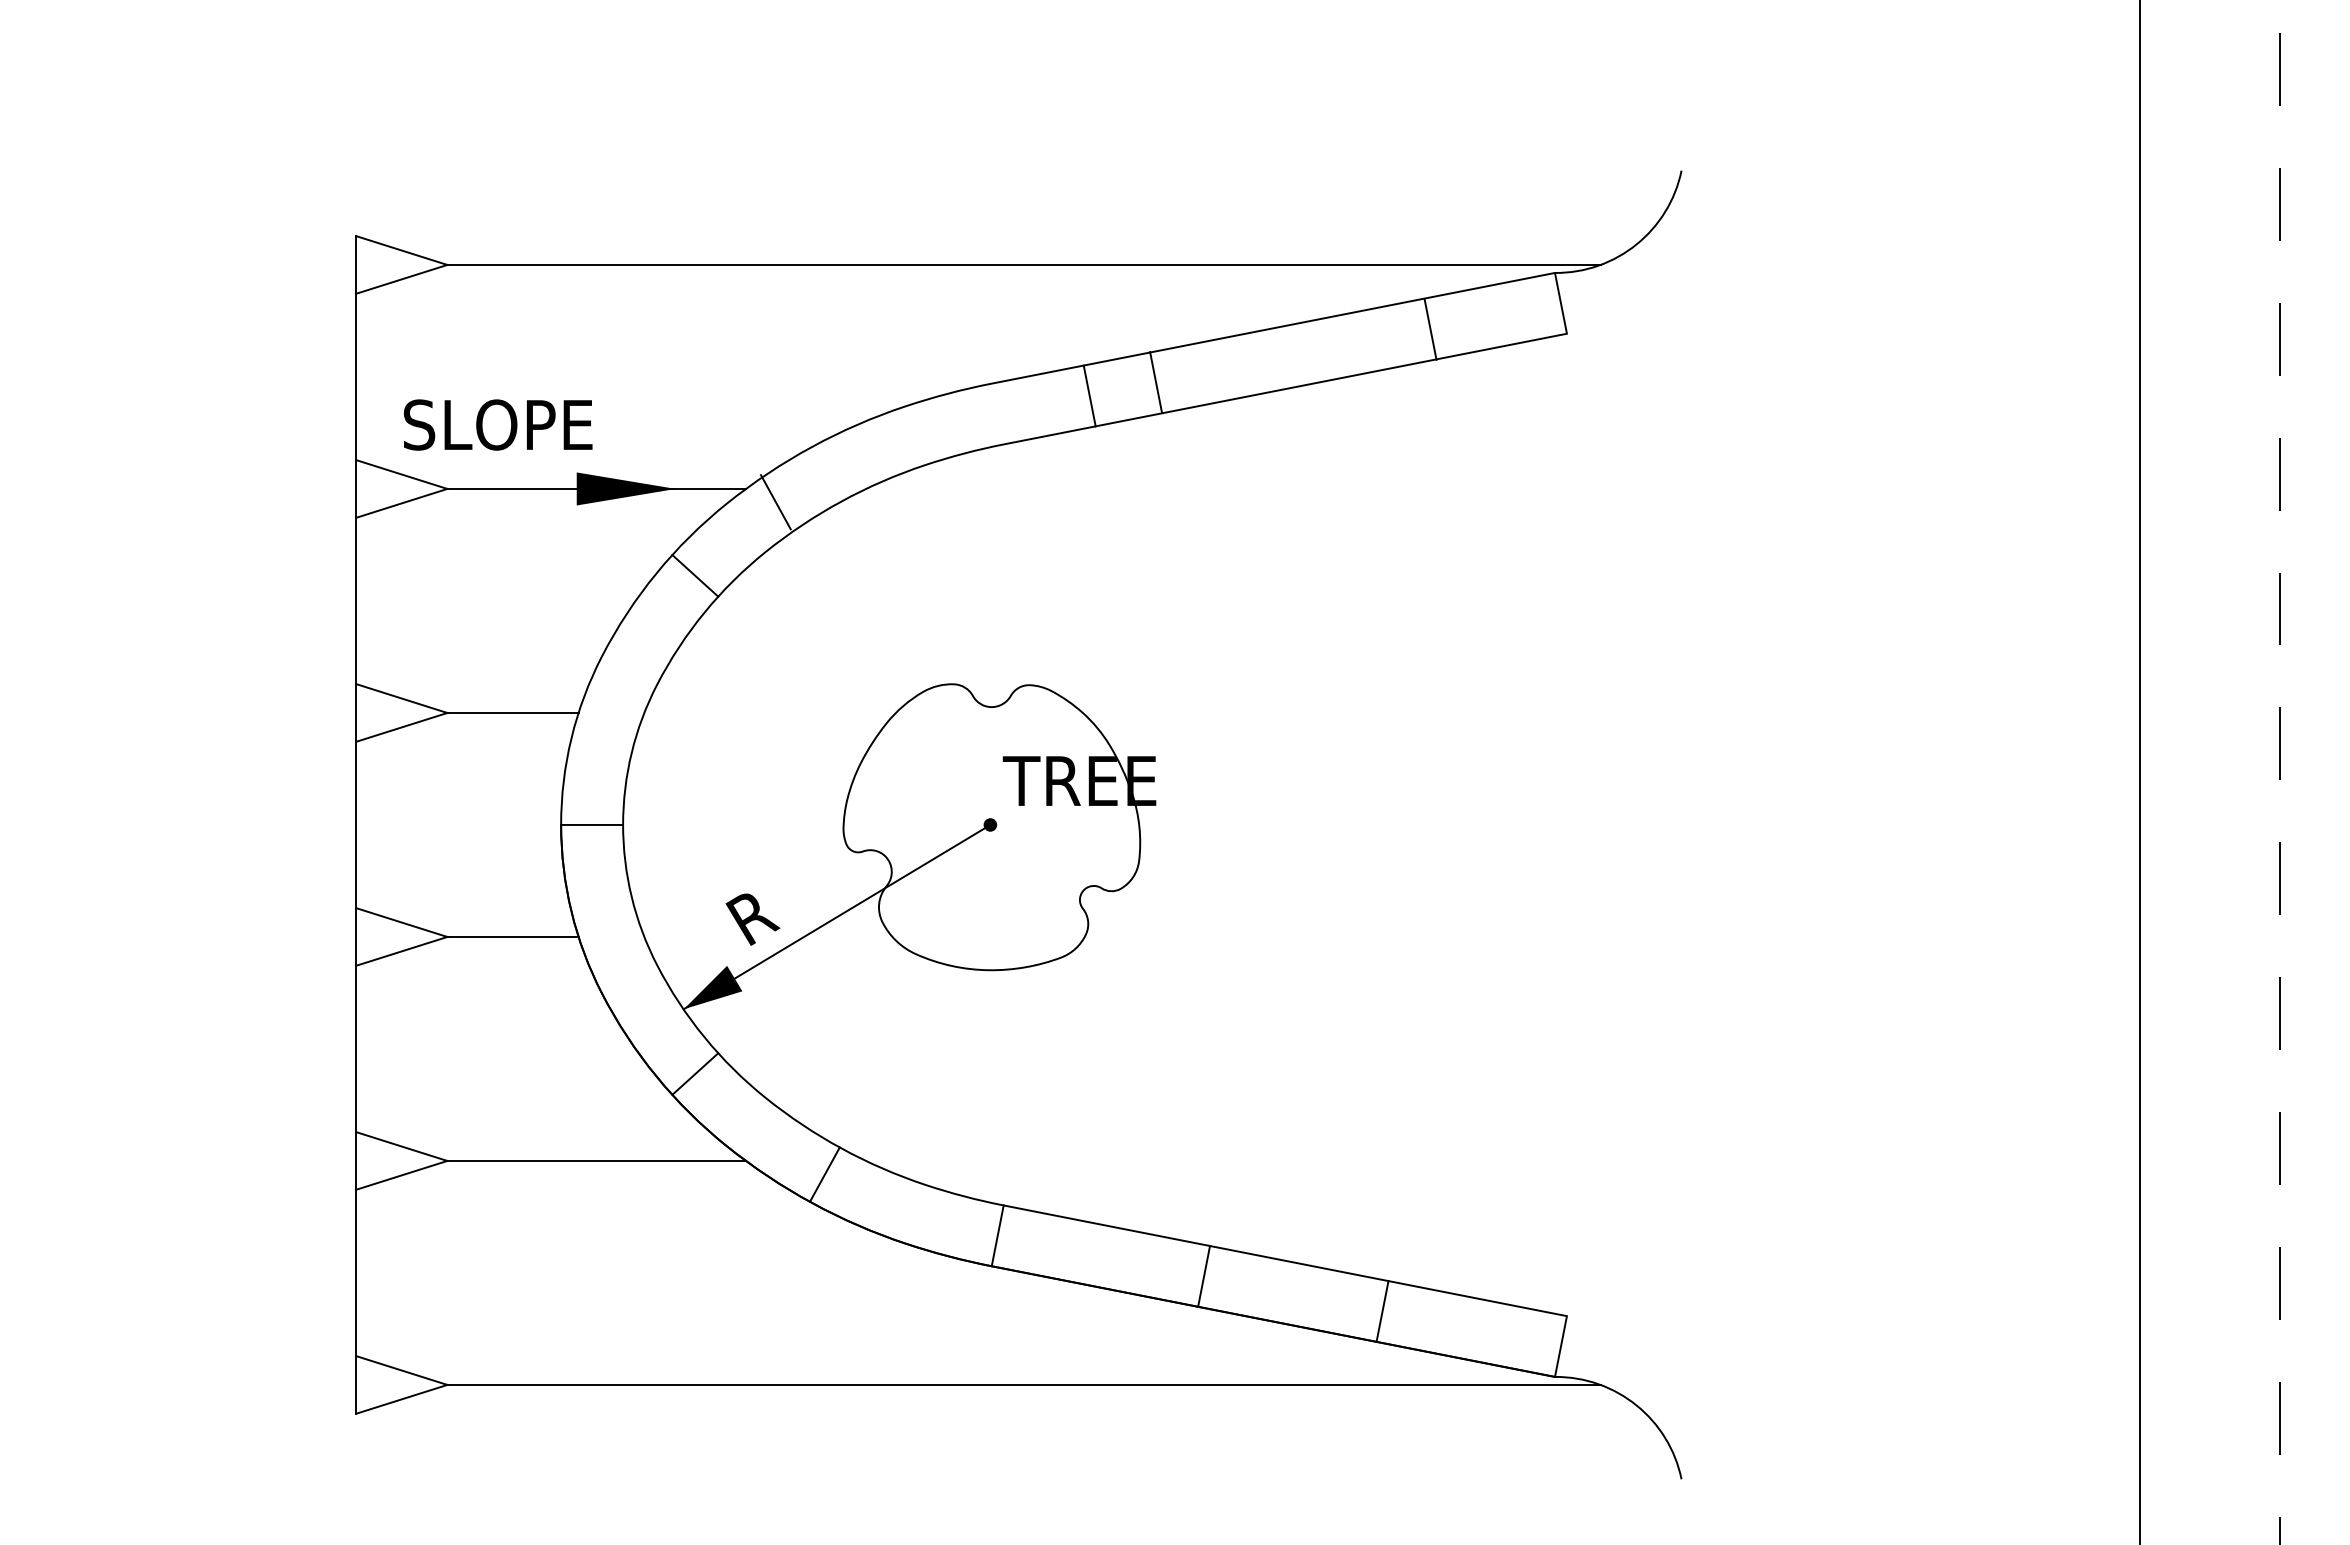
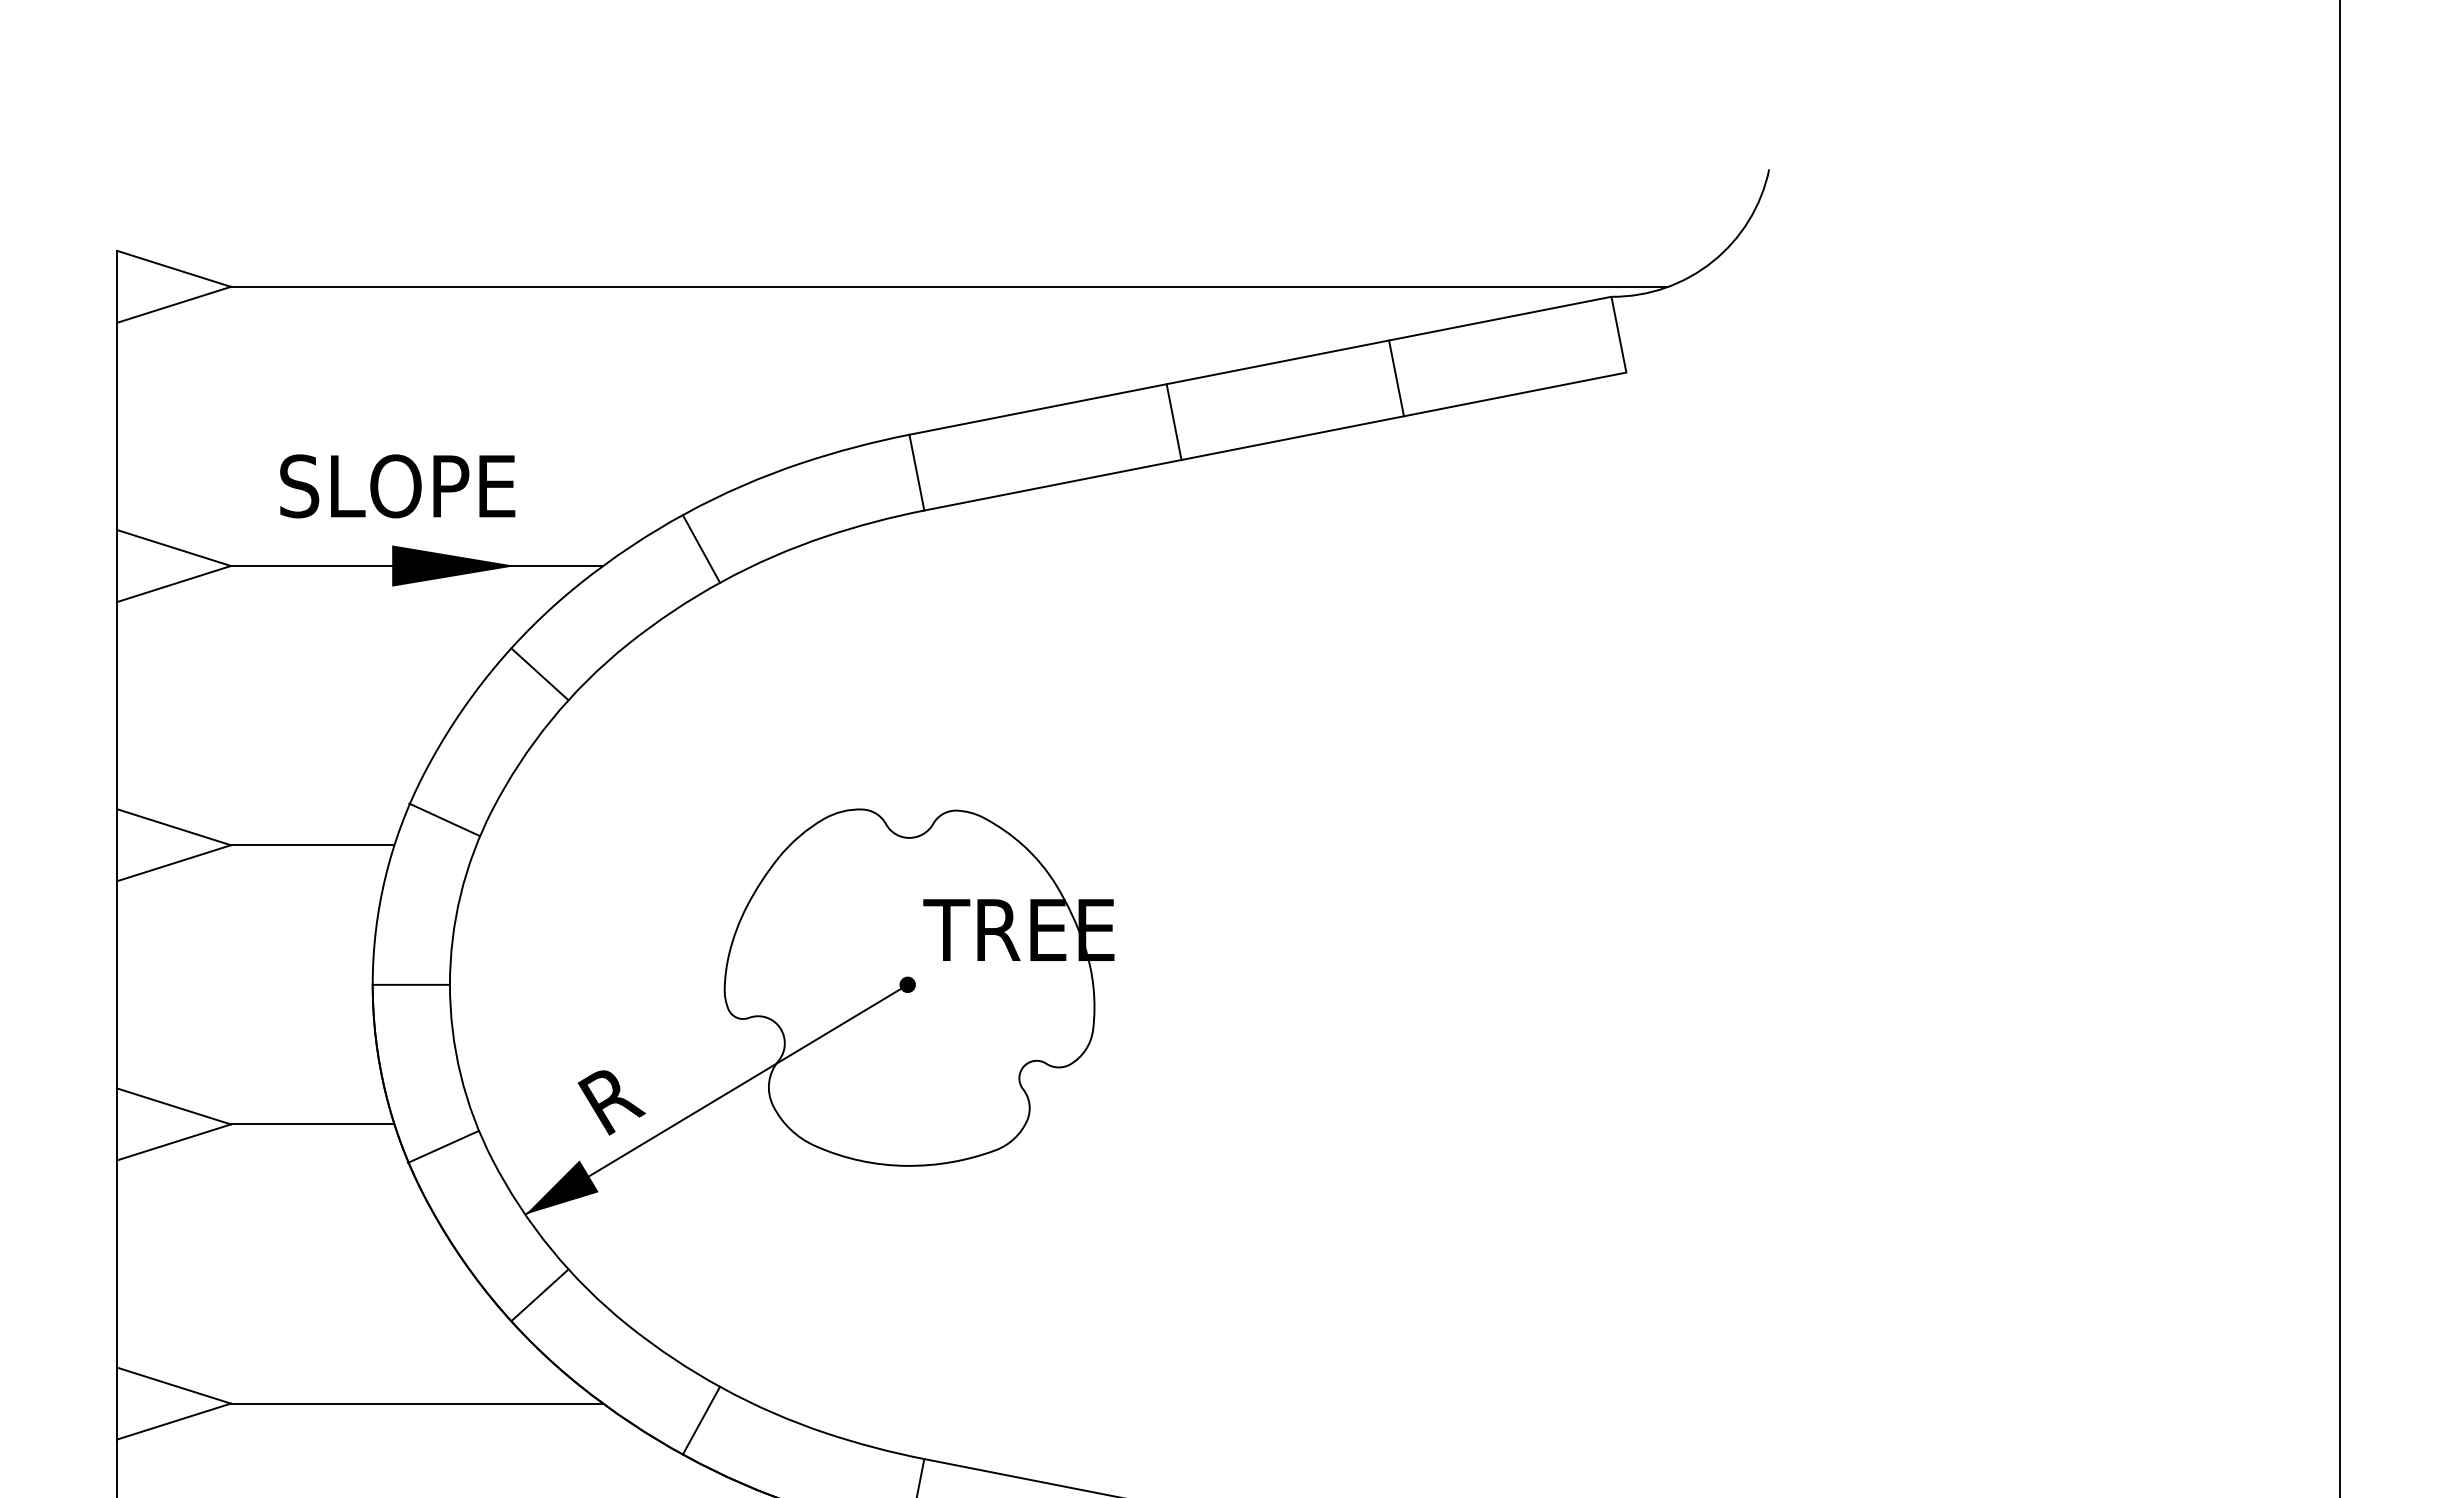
line: (1430, 329) -> (1396, 378), moved
line: (1156, 382) -> (1174, 422), moved
line: (1089, 395) -> (916, 471), moved
text: (497, 424) -> (396, 485), moved
line: (775, 502) -> (700, 549), moved
line: (618, 692) -> (444, 819), added
line: (617, 954) -> (442, 1146), added

